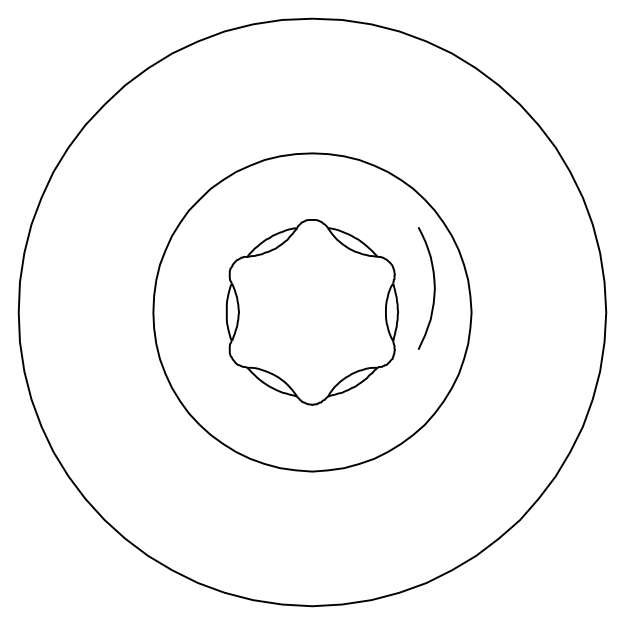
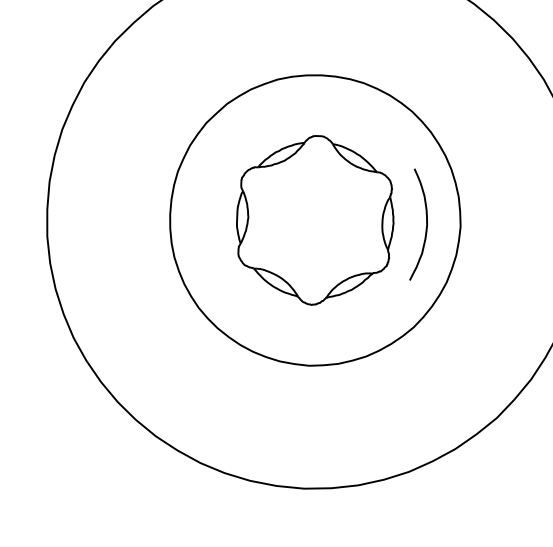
curve: (433, 289) -> (425, 226), moved

